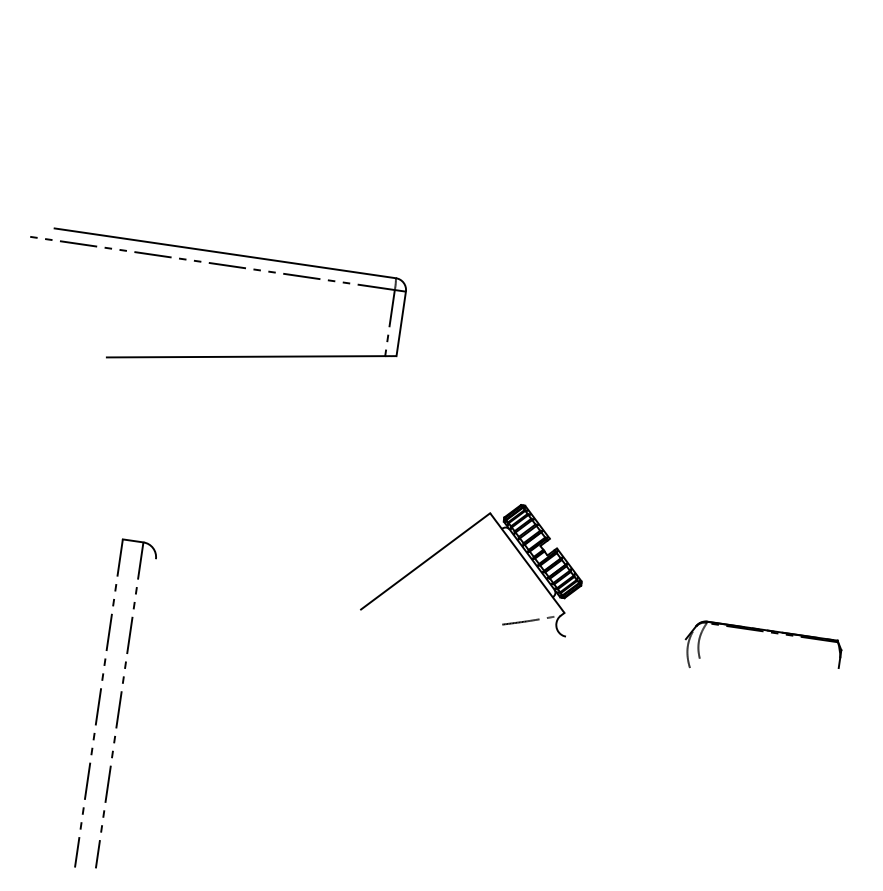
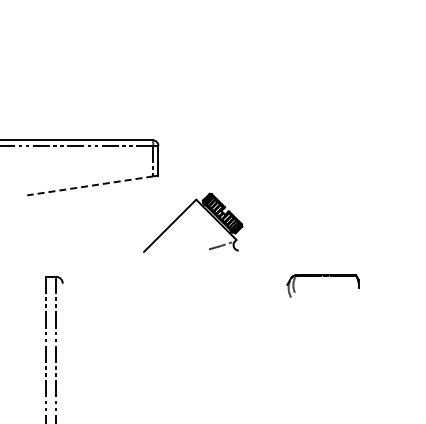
line: (246, 355) -> (90, 185), solid -> dashed
part: (460, 537) -> (184, 212), moved
part: (762, 631) -> (321, 276), moved

